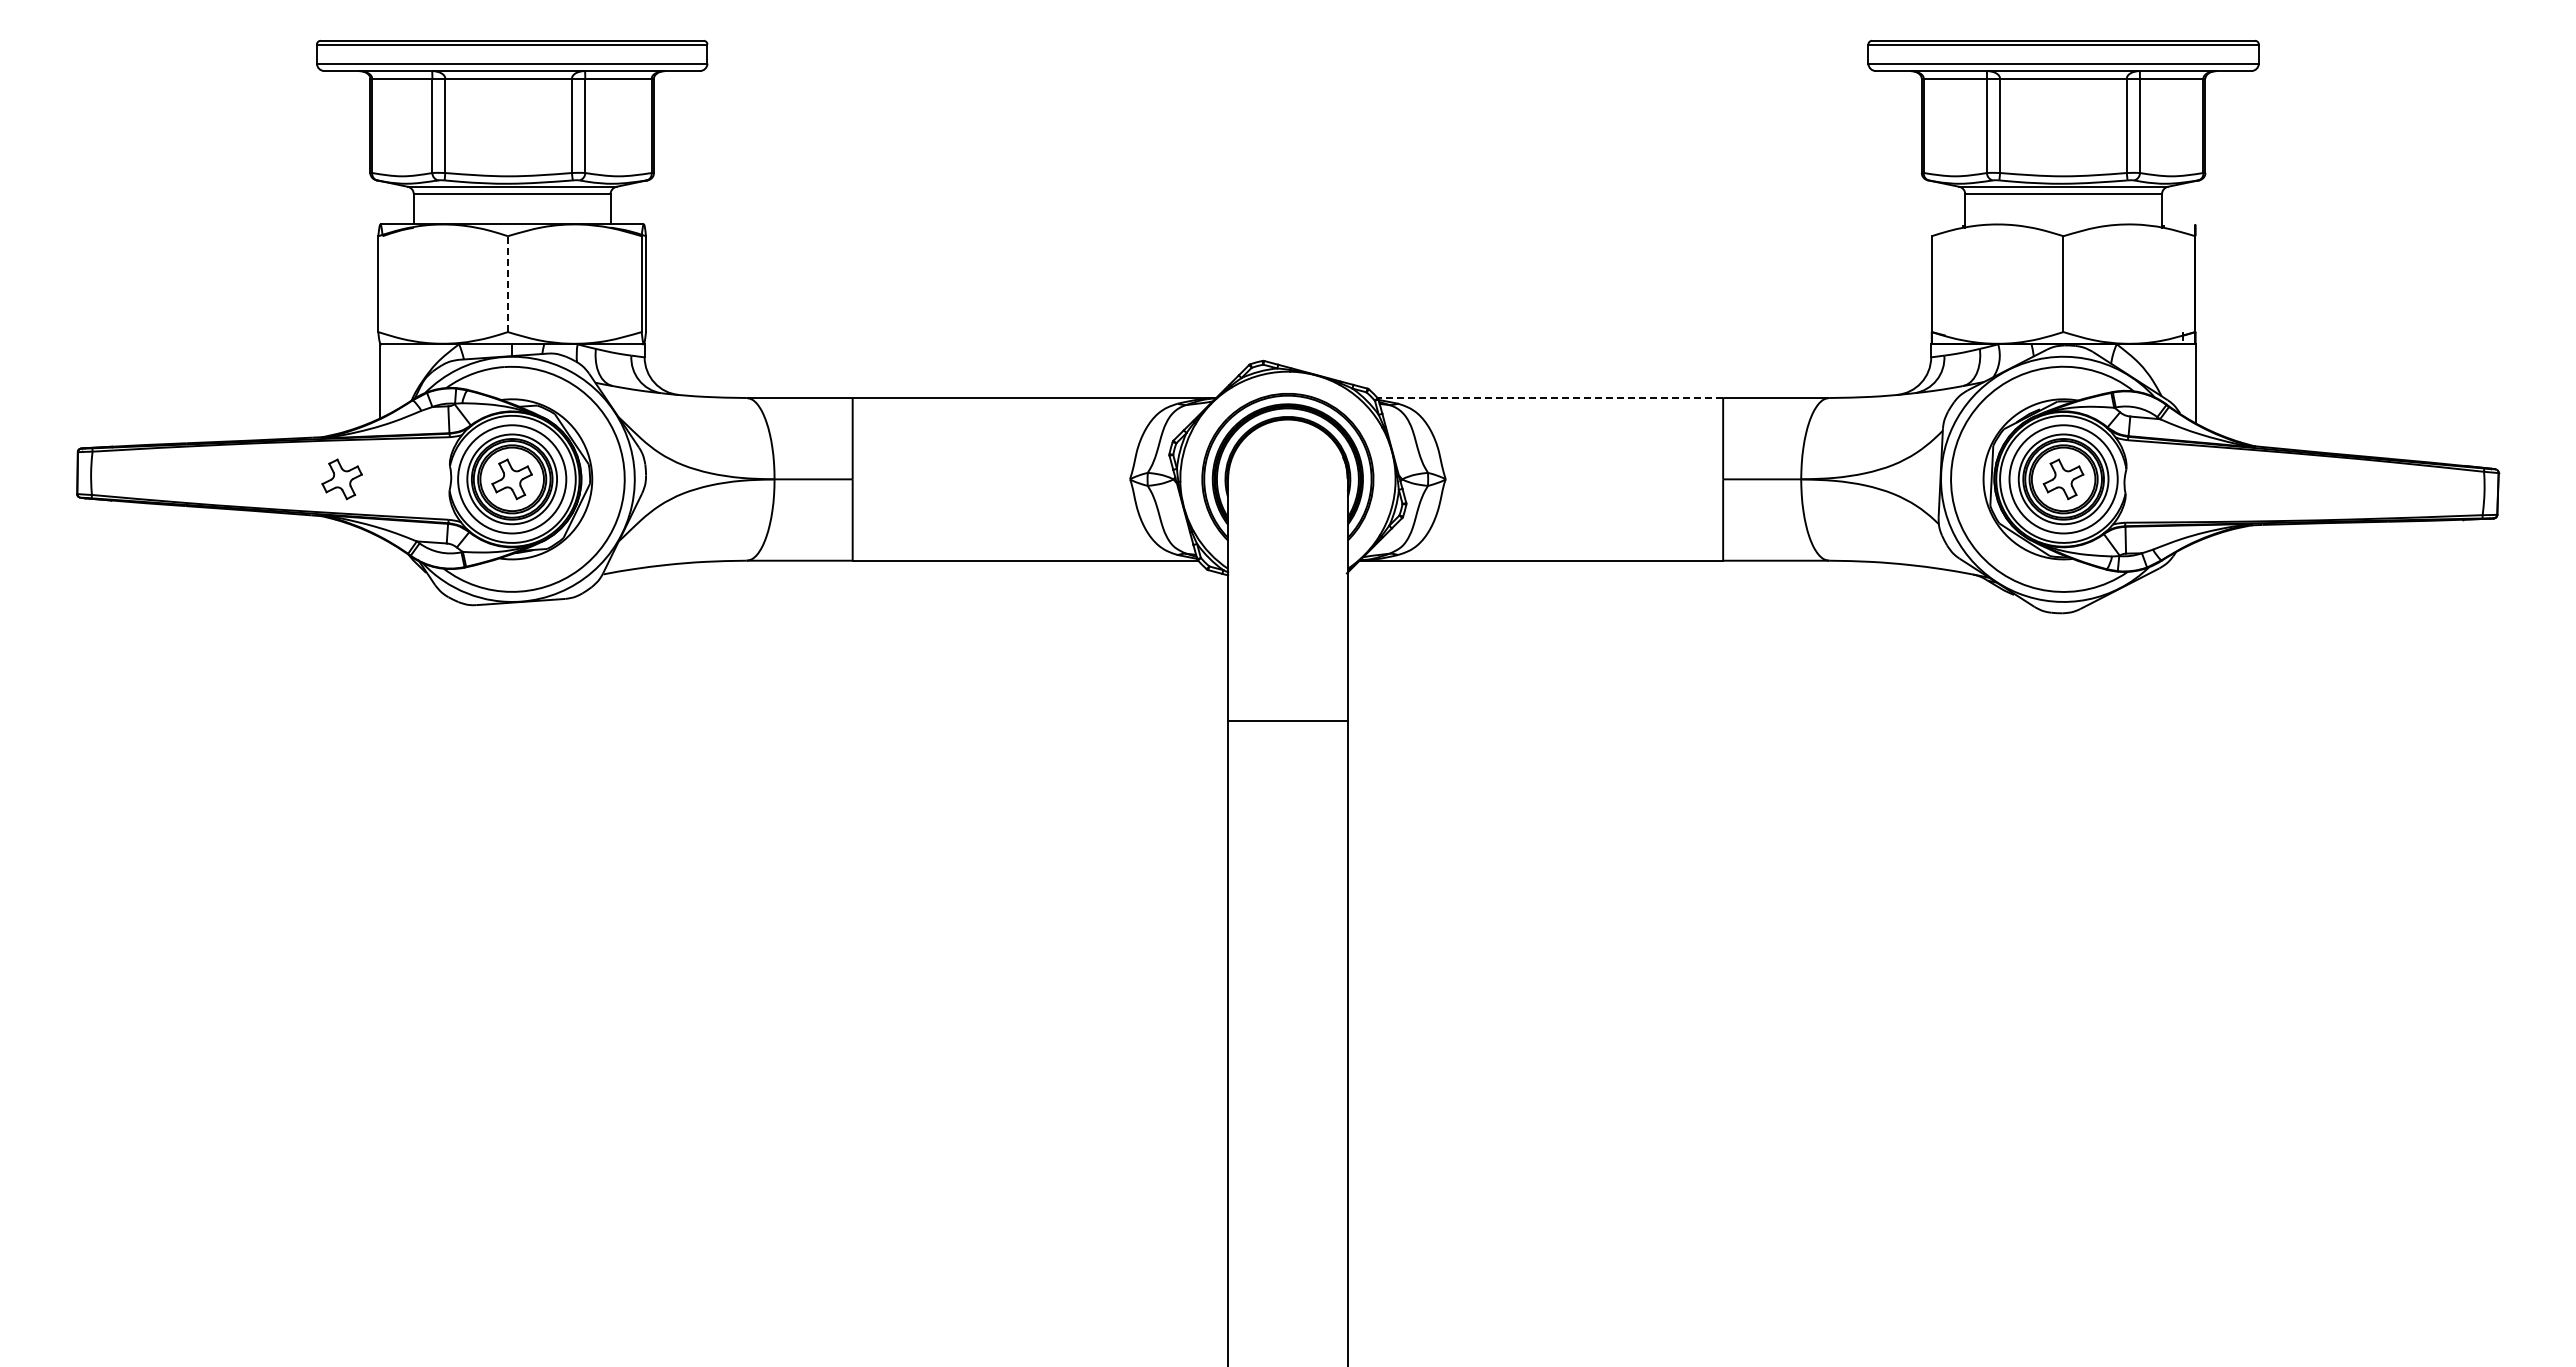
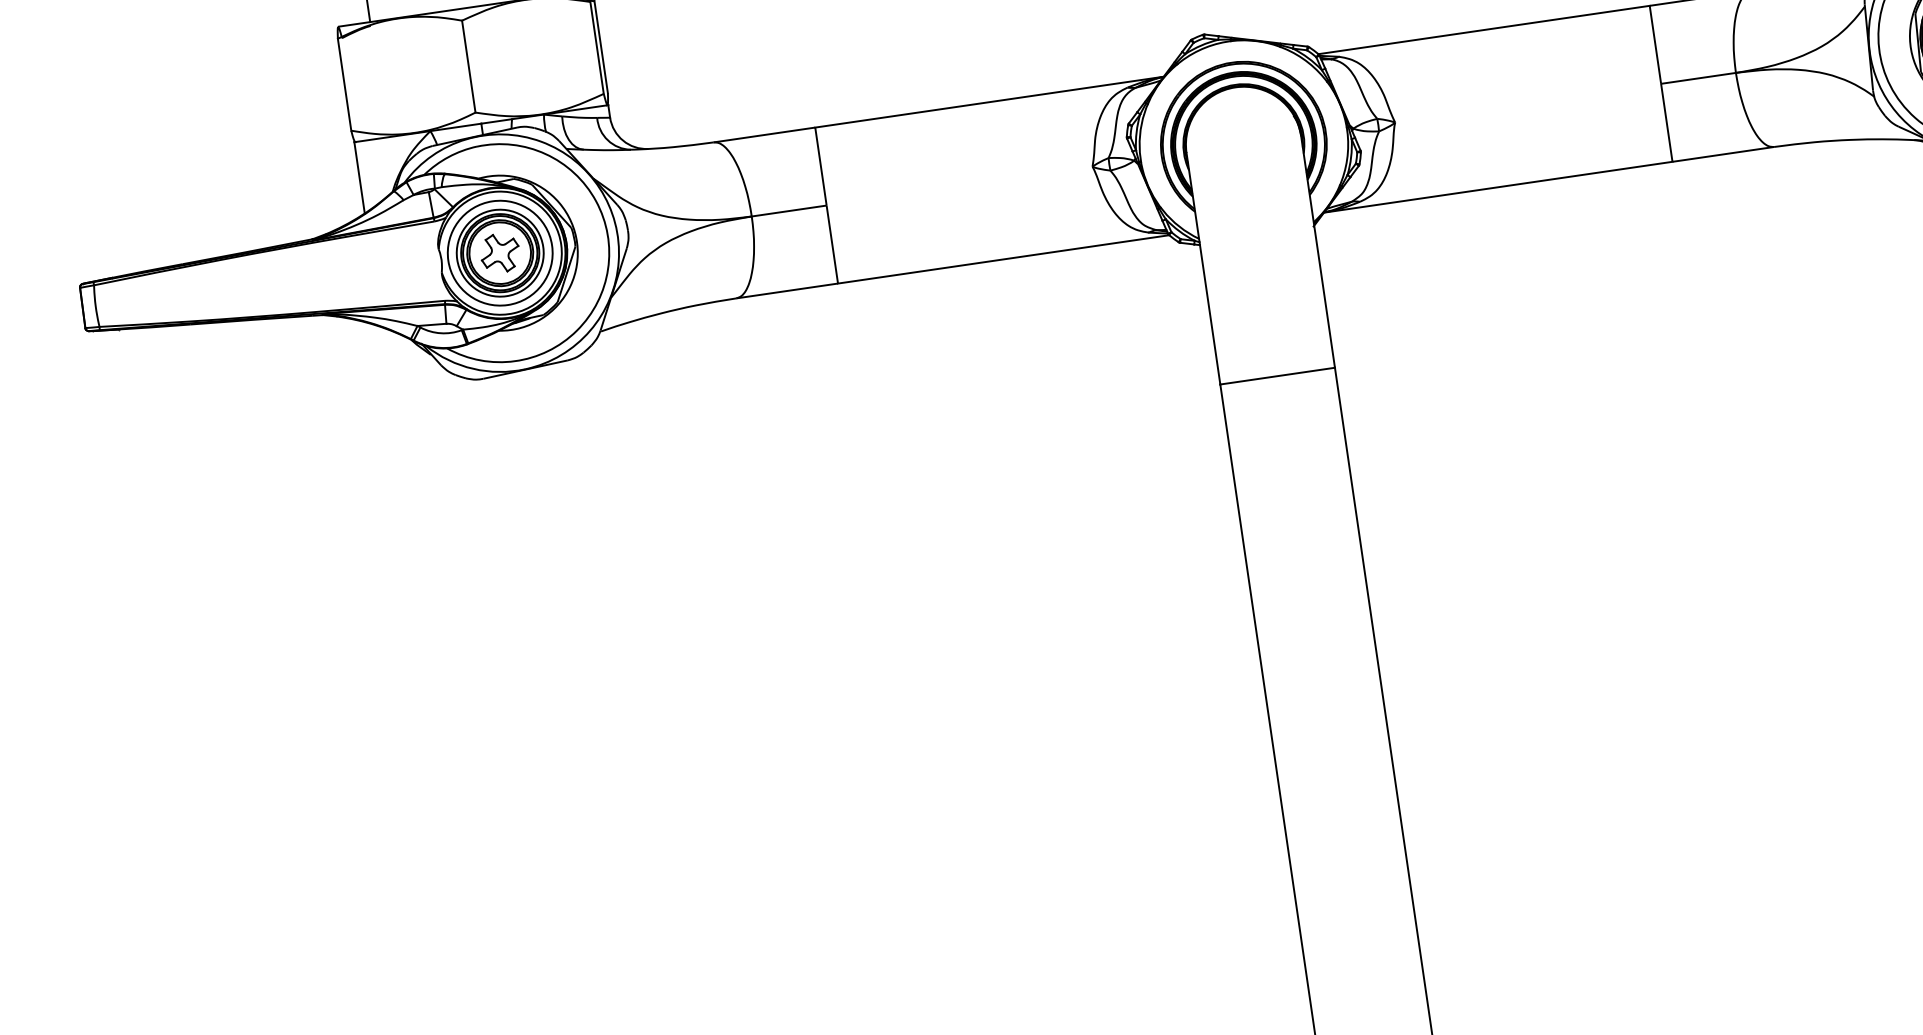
line: (507, 284) -> (468, 67), dashed -> solid
line: (1550, 398) -> (1484, 30), dashed -> solid
part: (341, 479) -> (336, 277), removed

